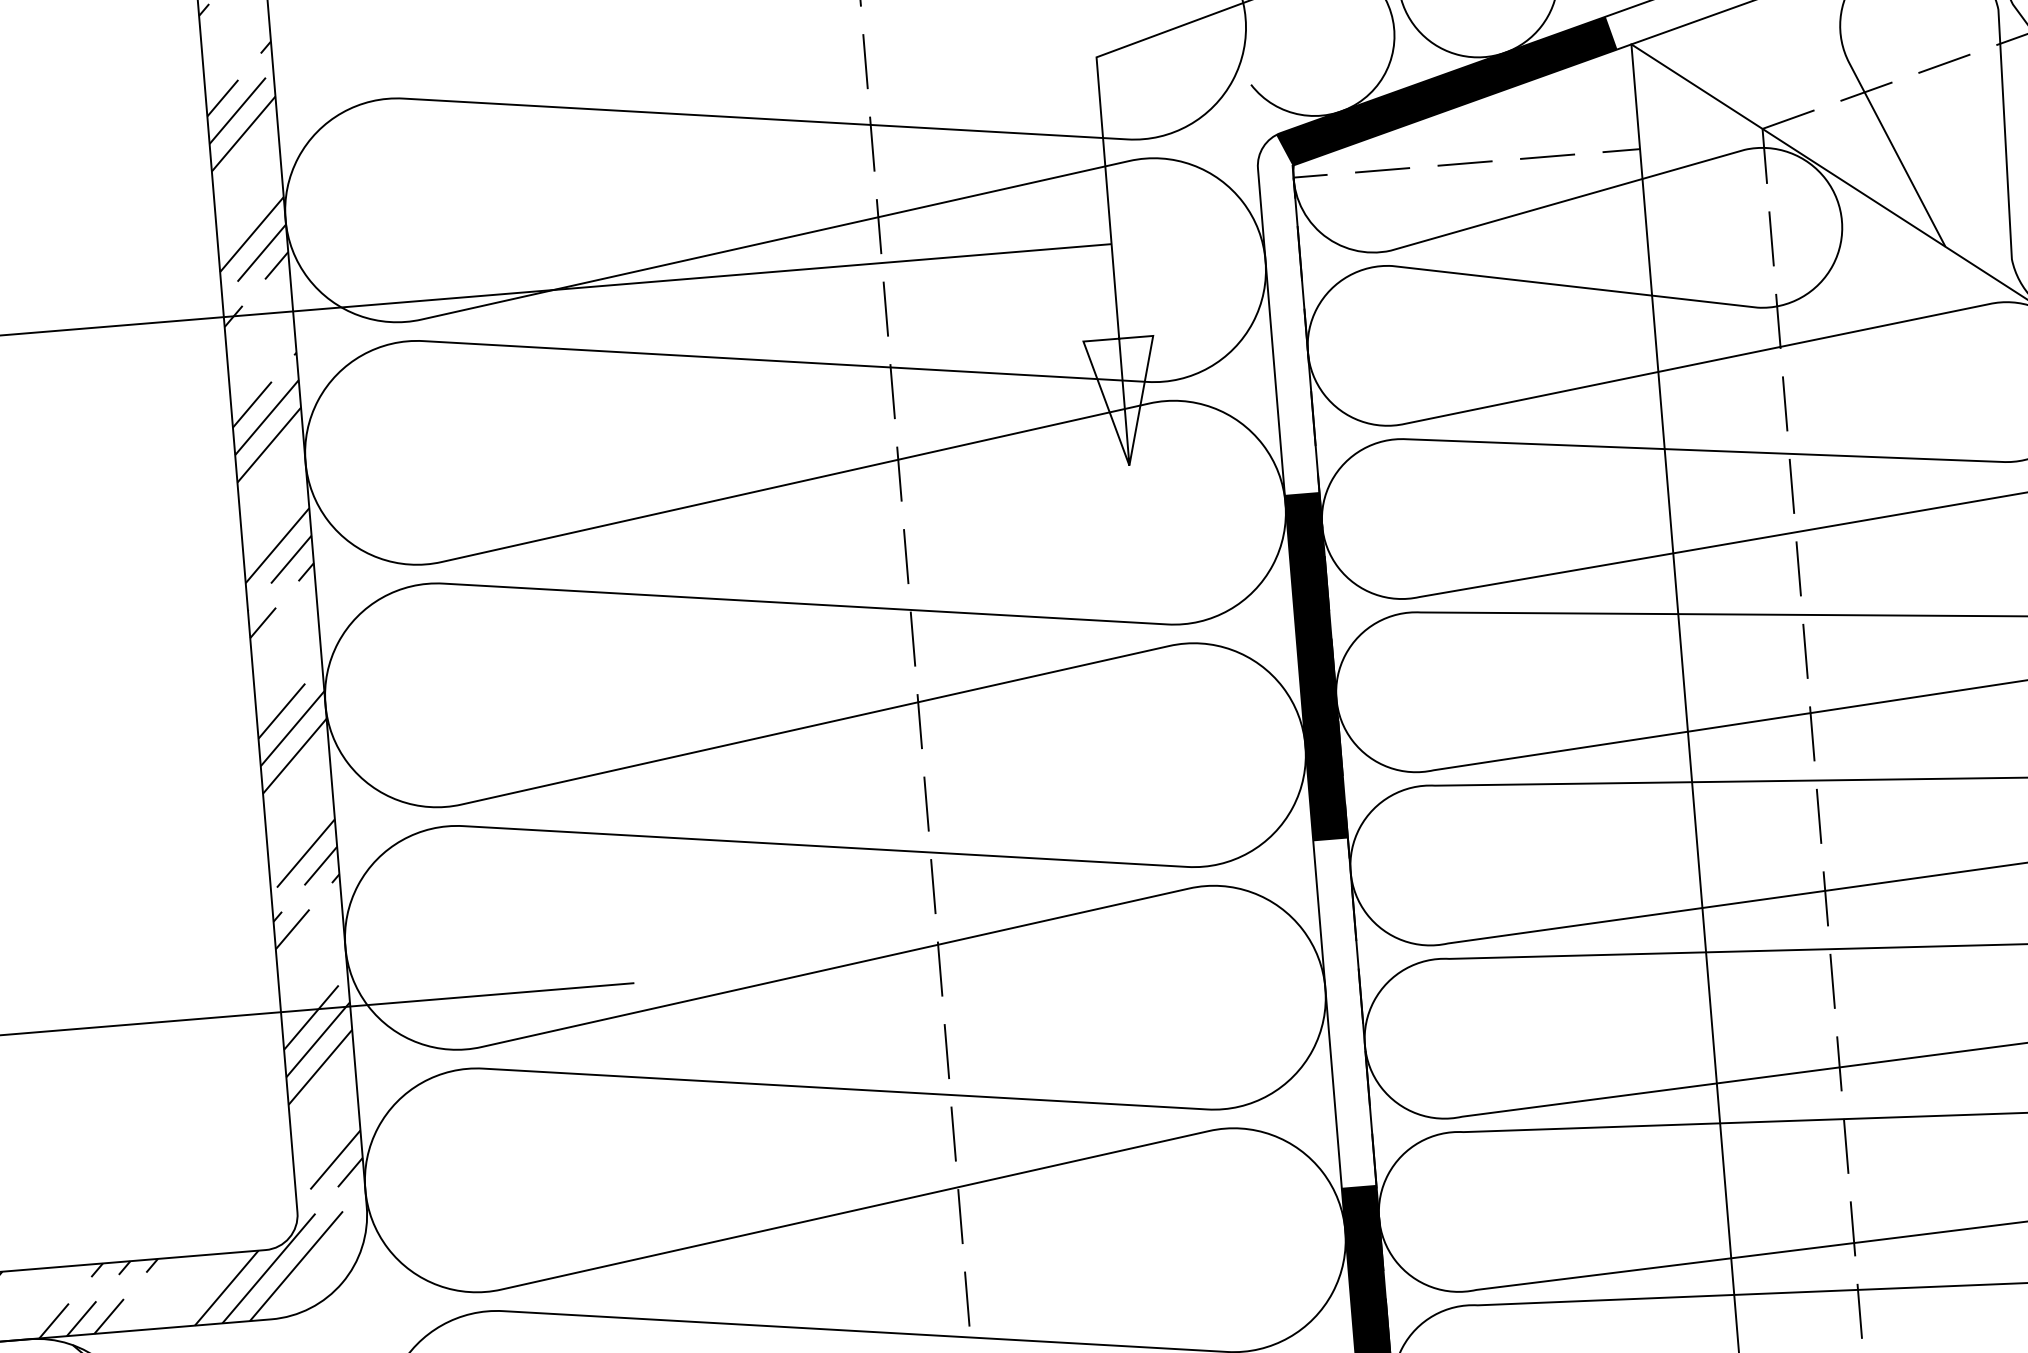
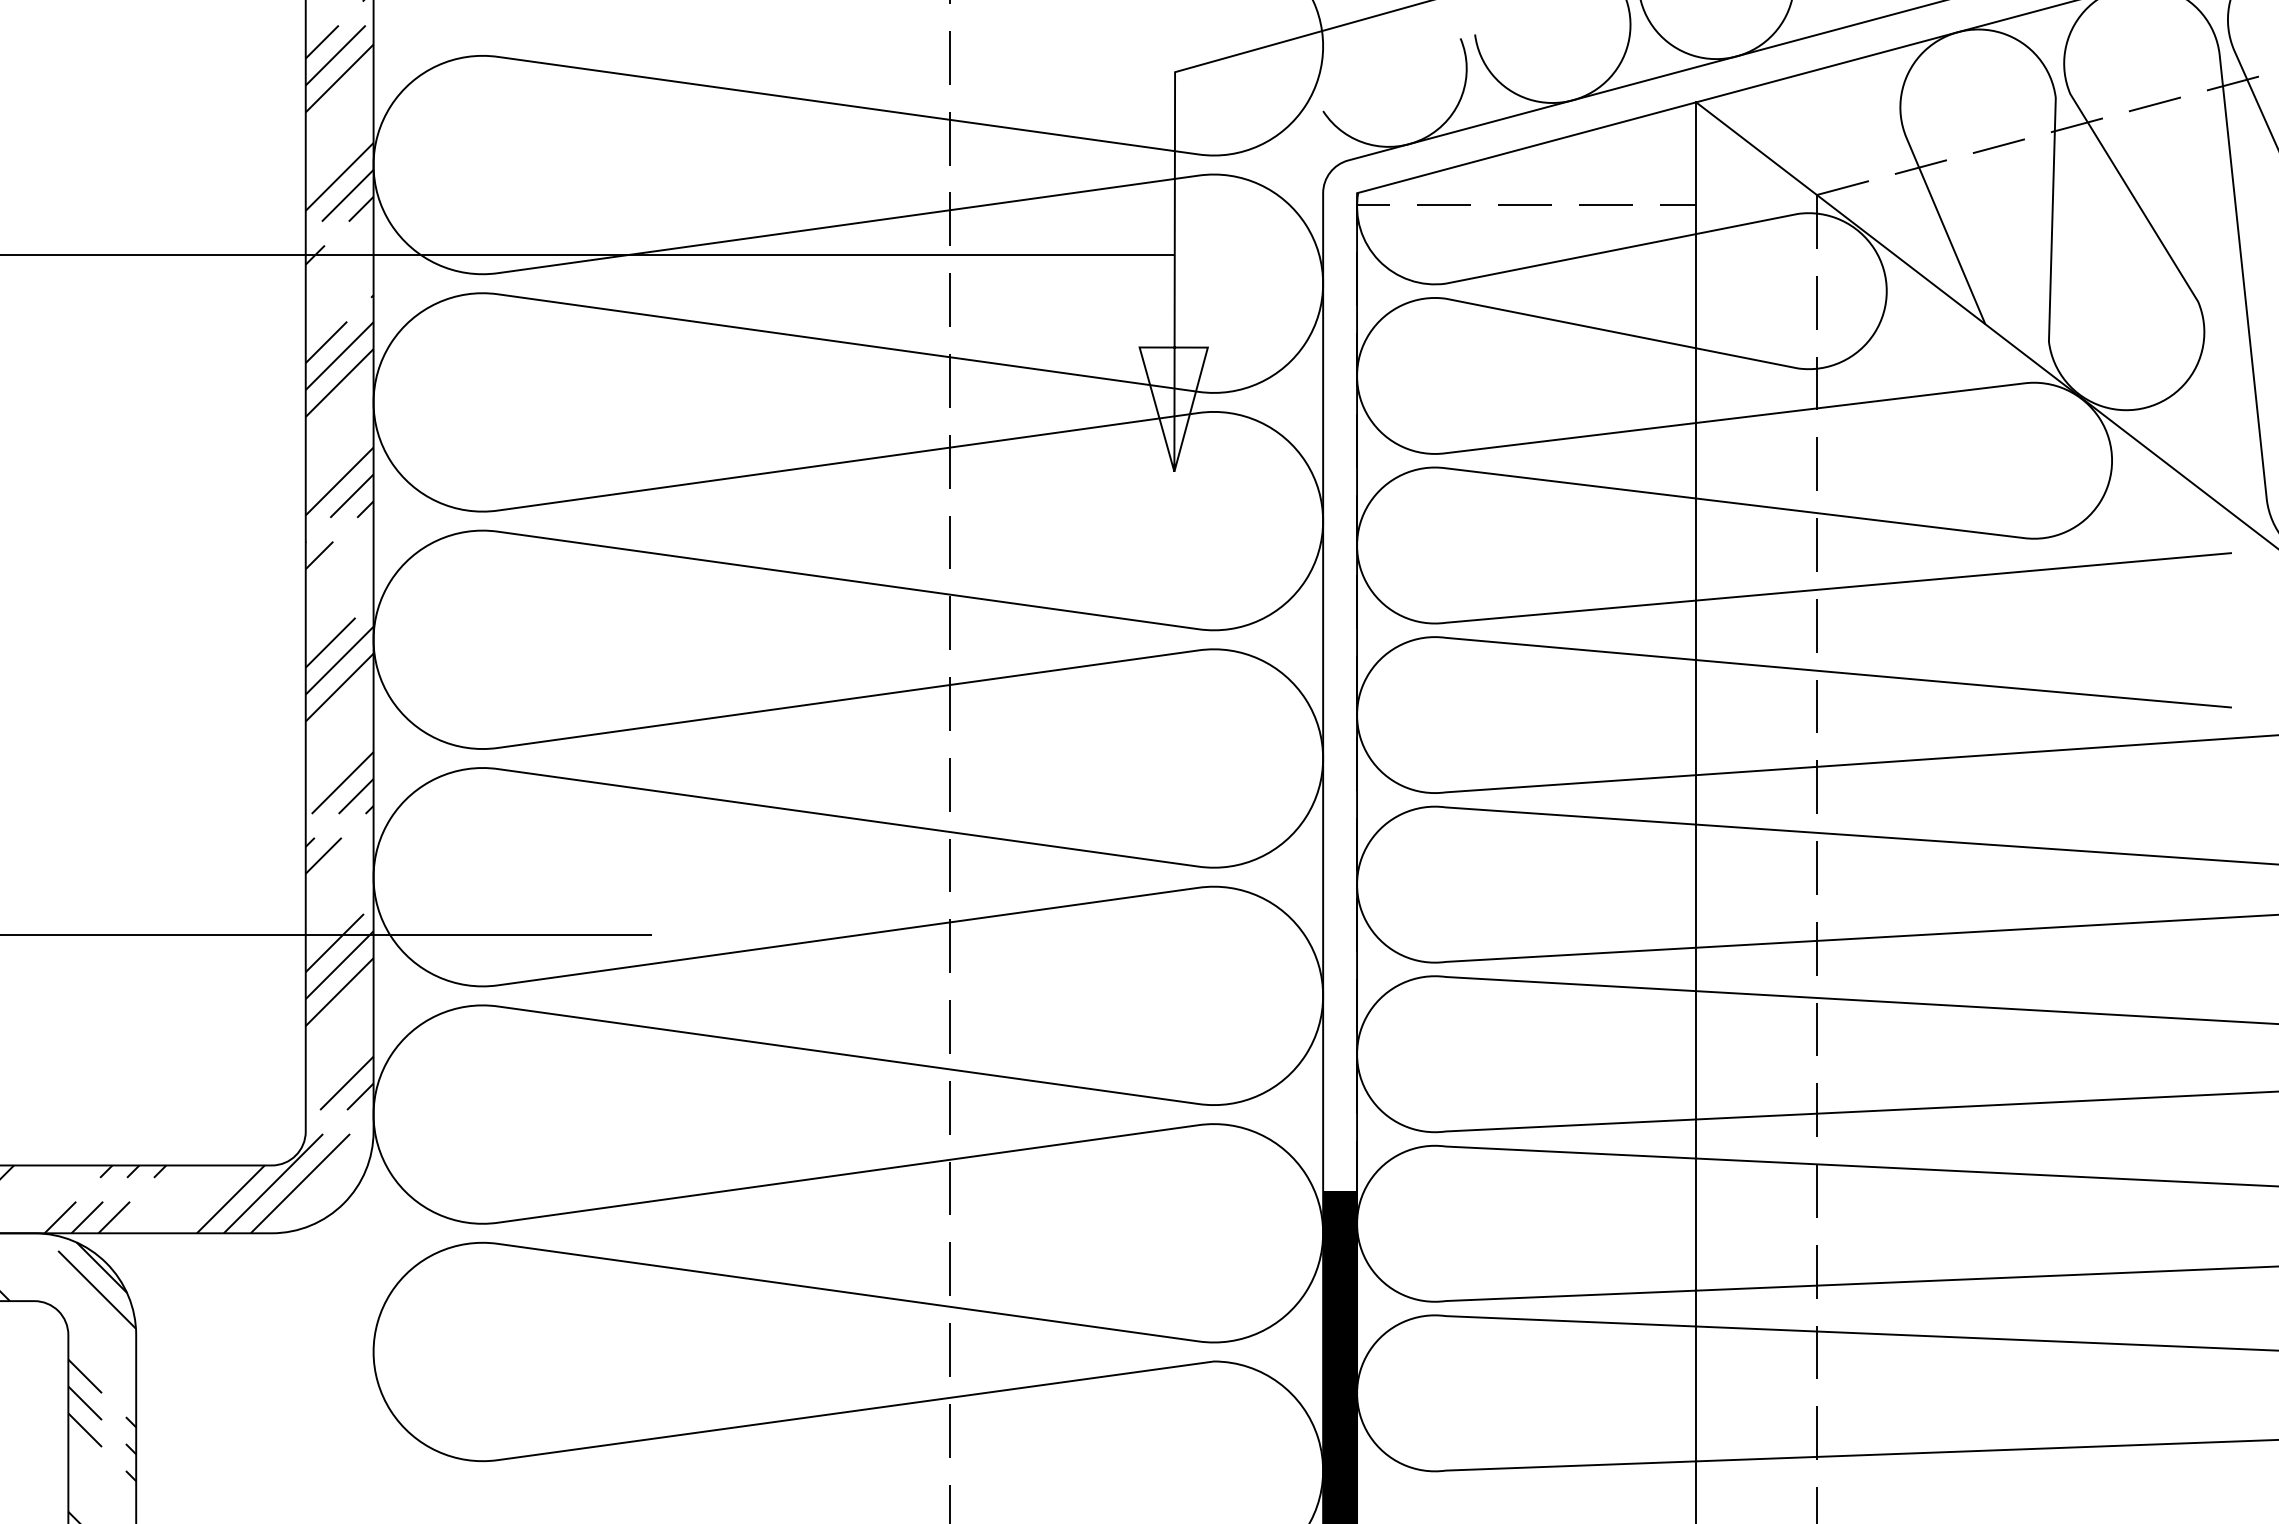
fill: (1446, 91) -> (1512, 133), removed
fill: (1316, 665) -> (1340, 681), removed

